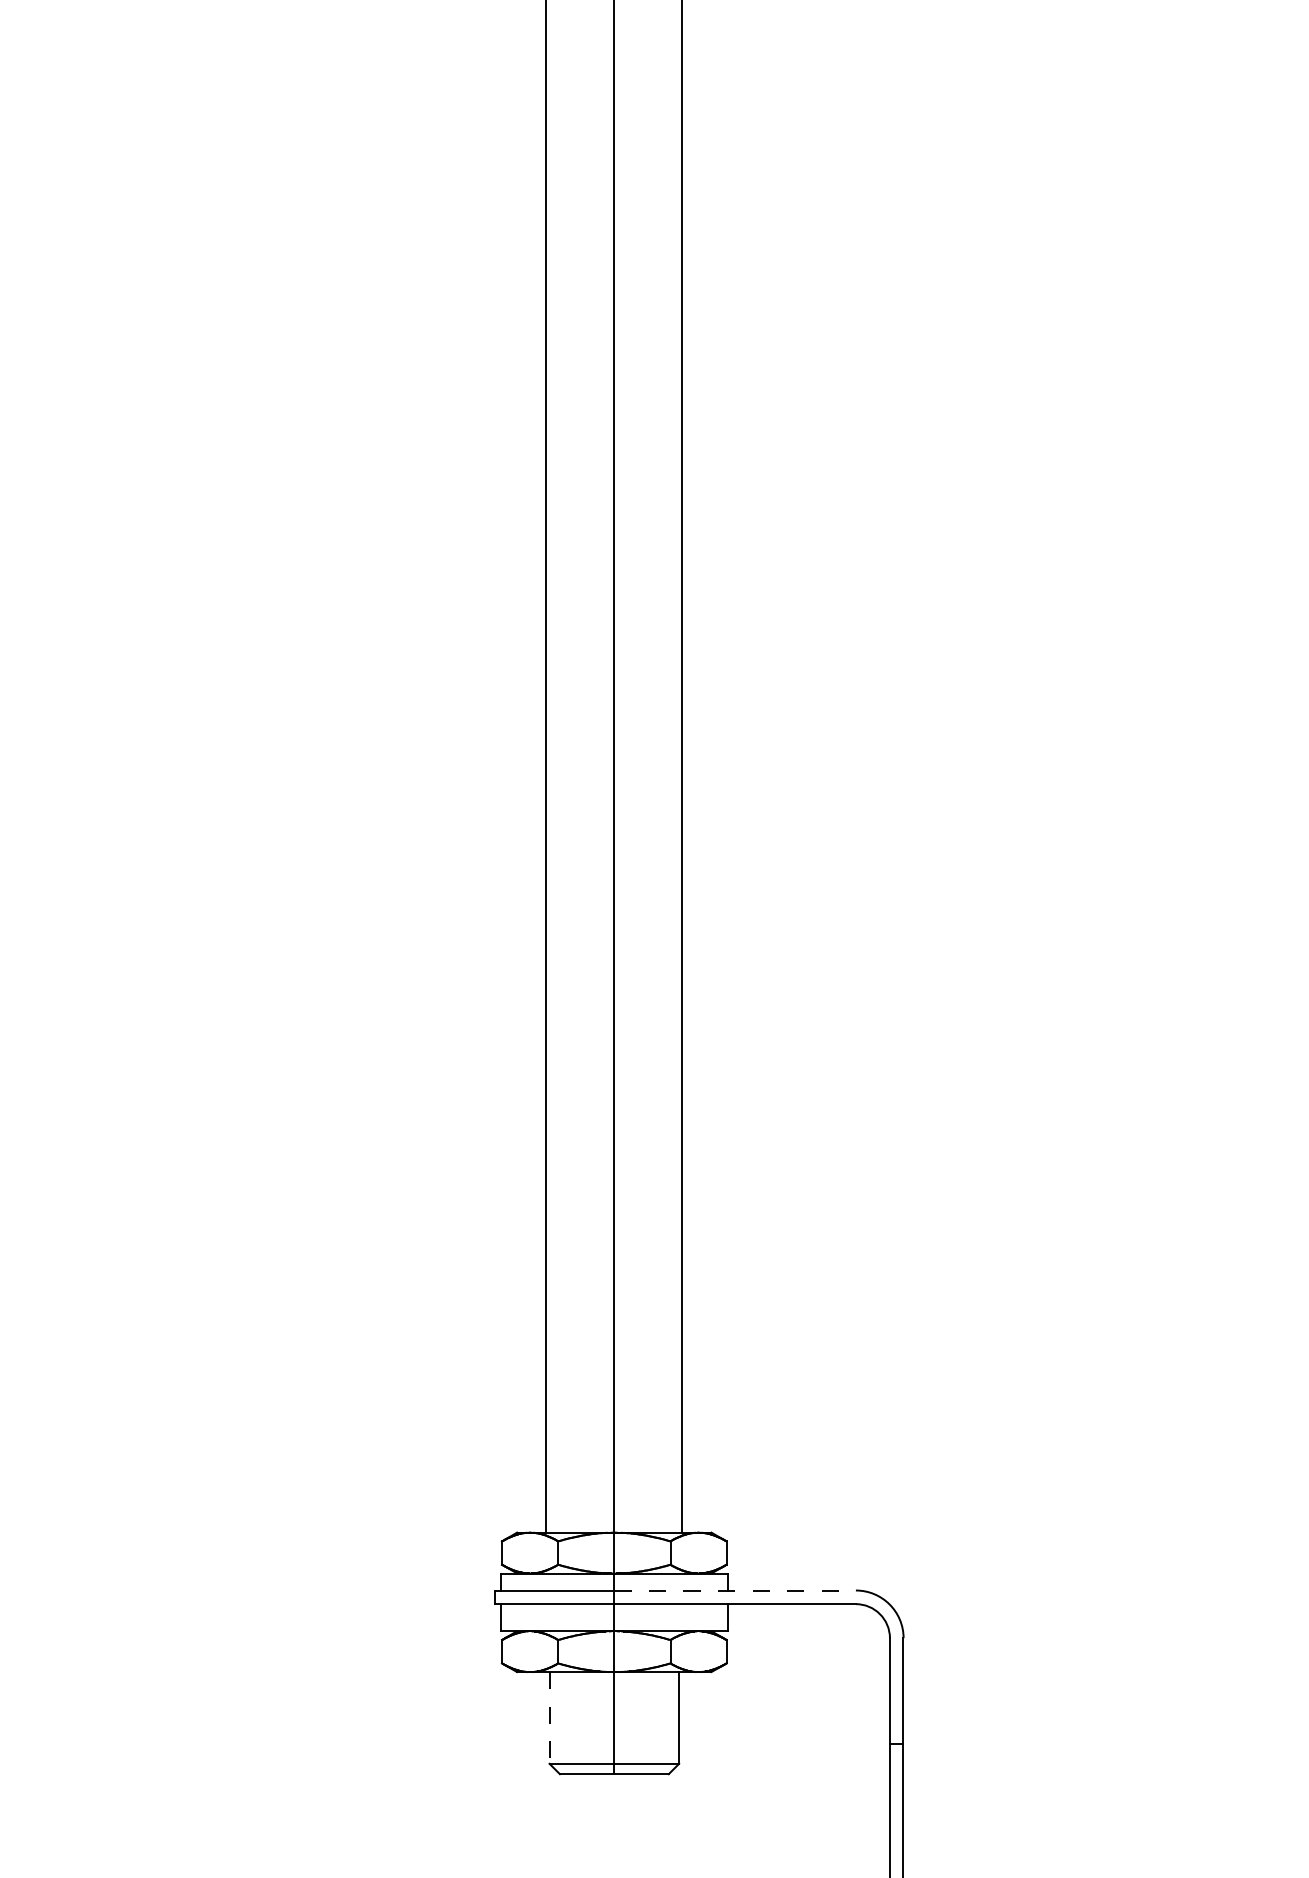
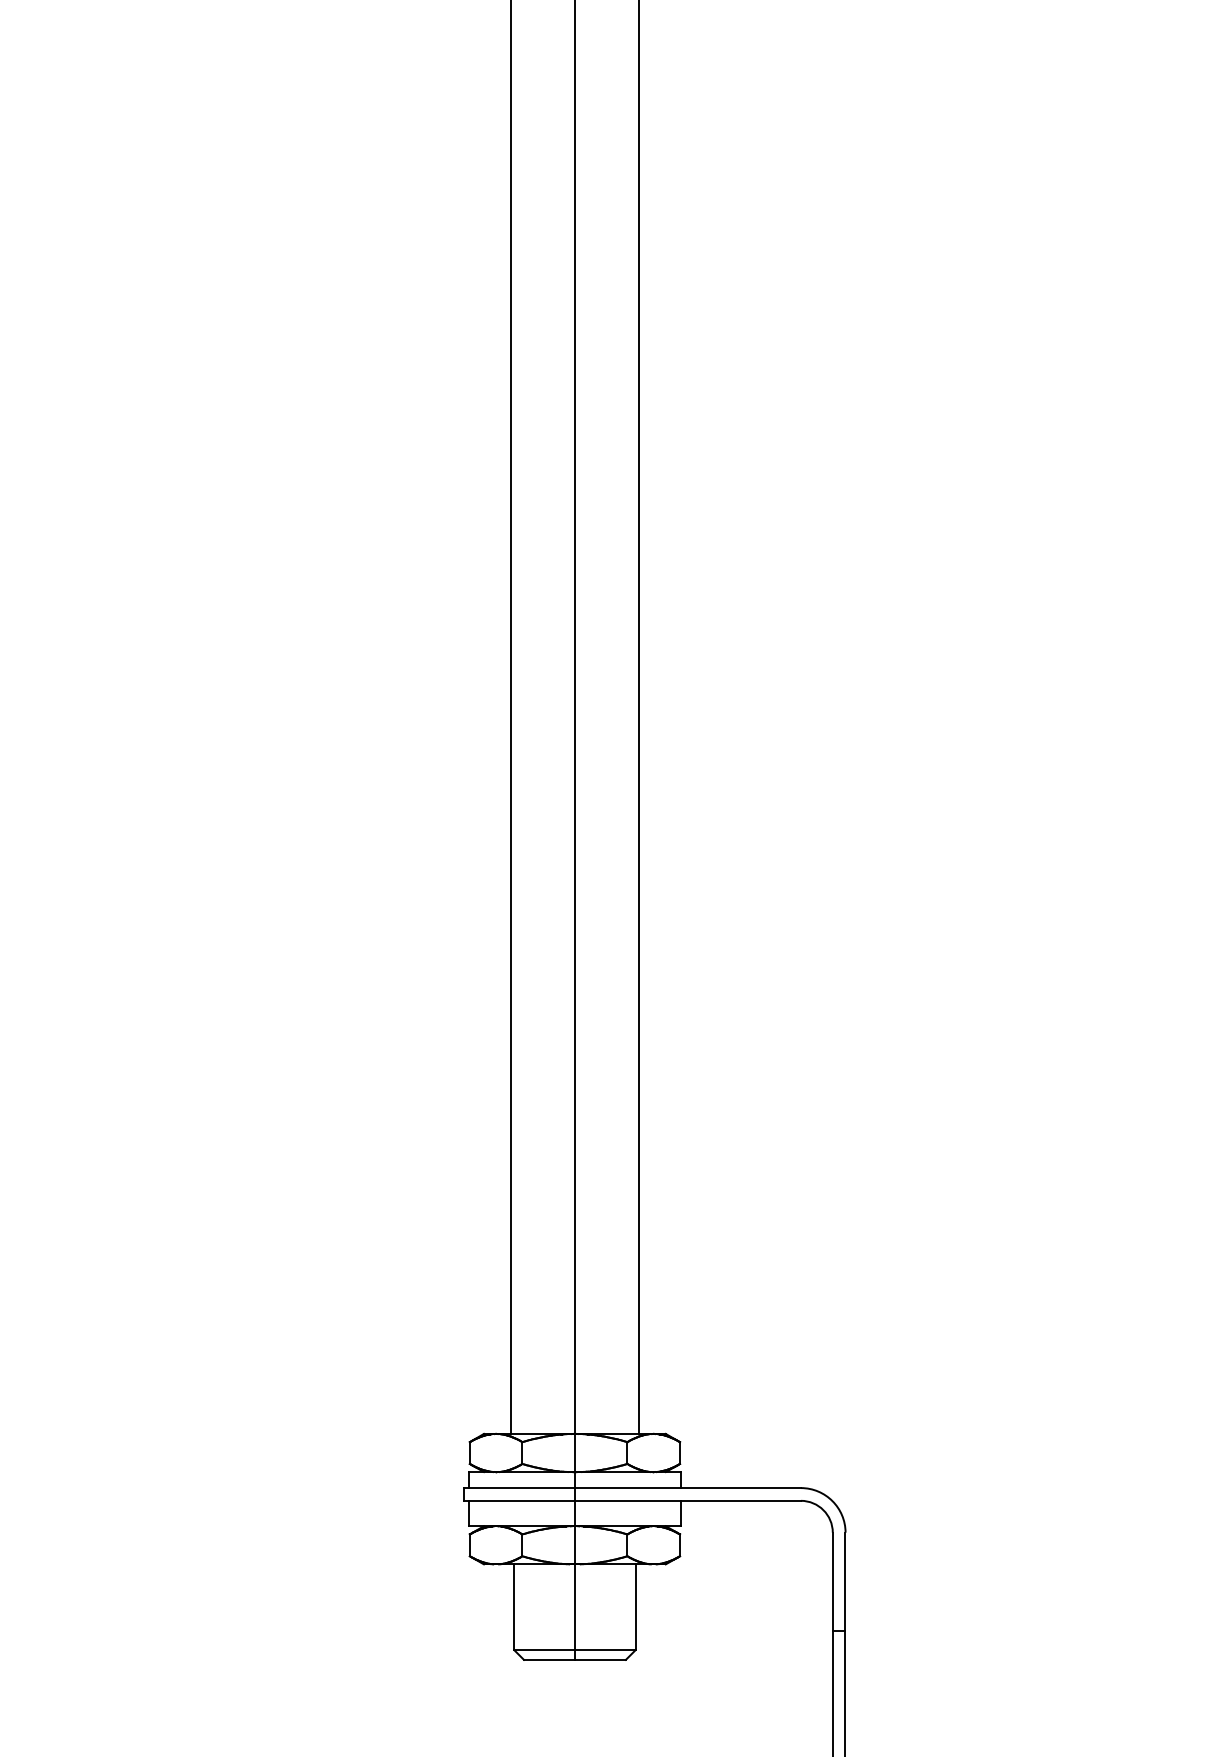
line: (735, 1590) -> (688, 1488), dashed -> solid
line: (549, 1718) -> (514, 1607), dashed -> solid

